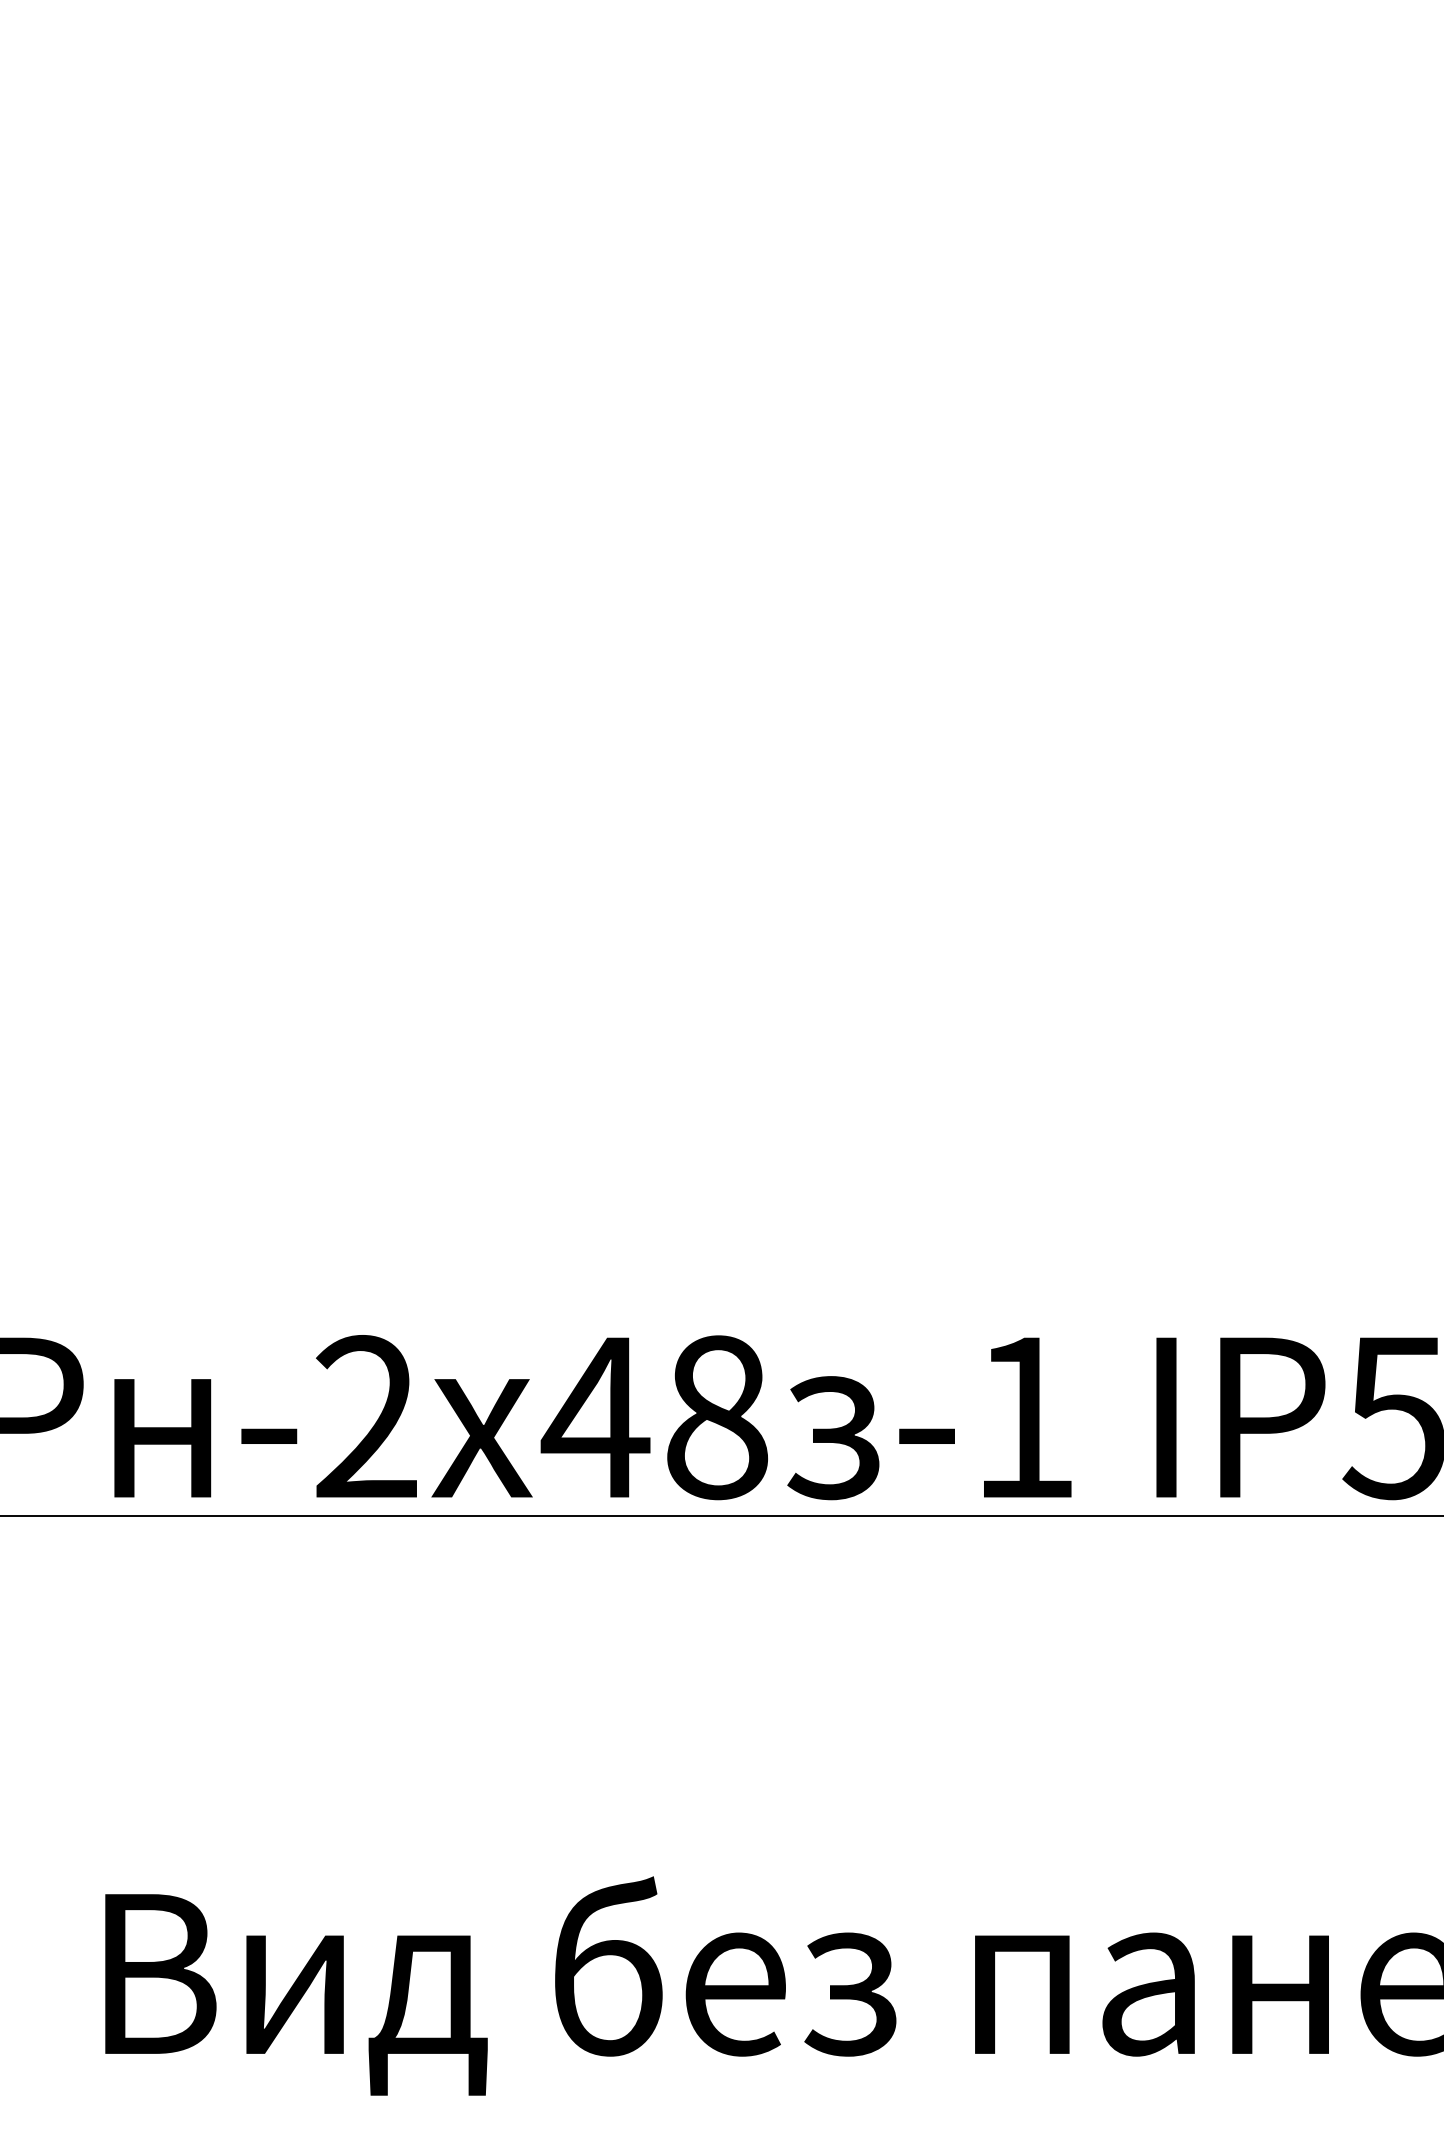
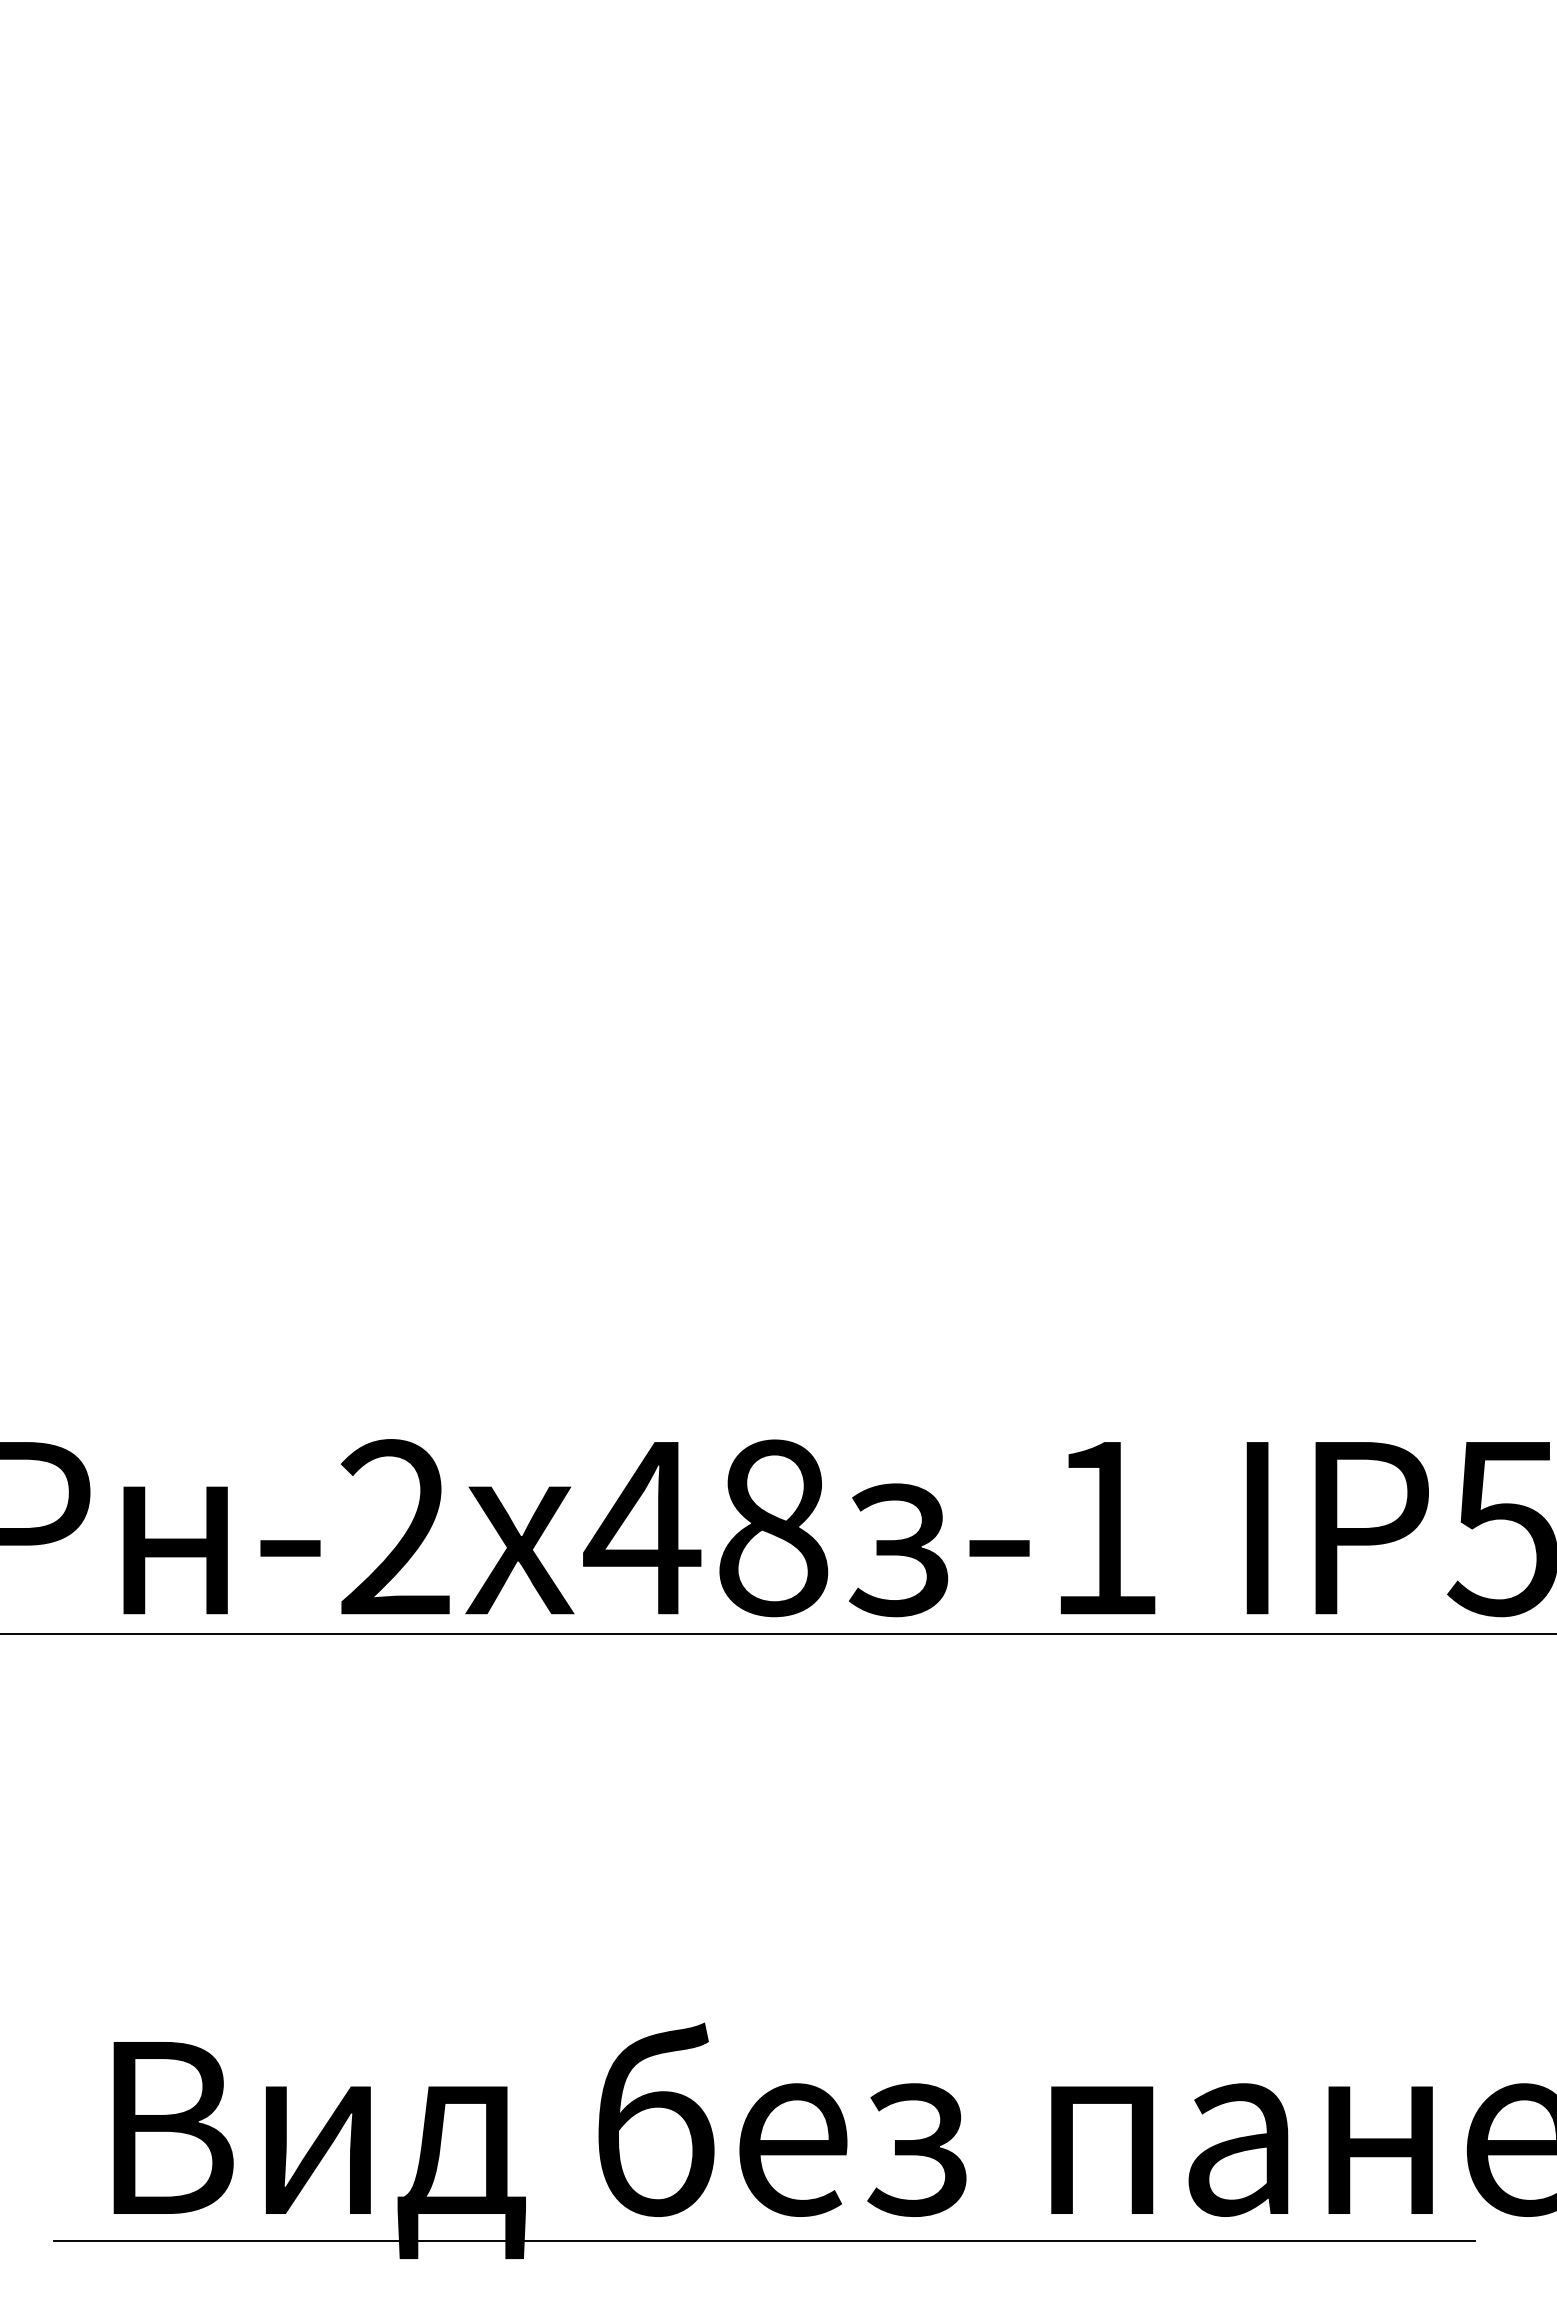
line: (709, 2079) -> (764, 2241), added

